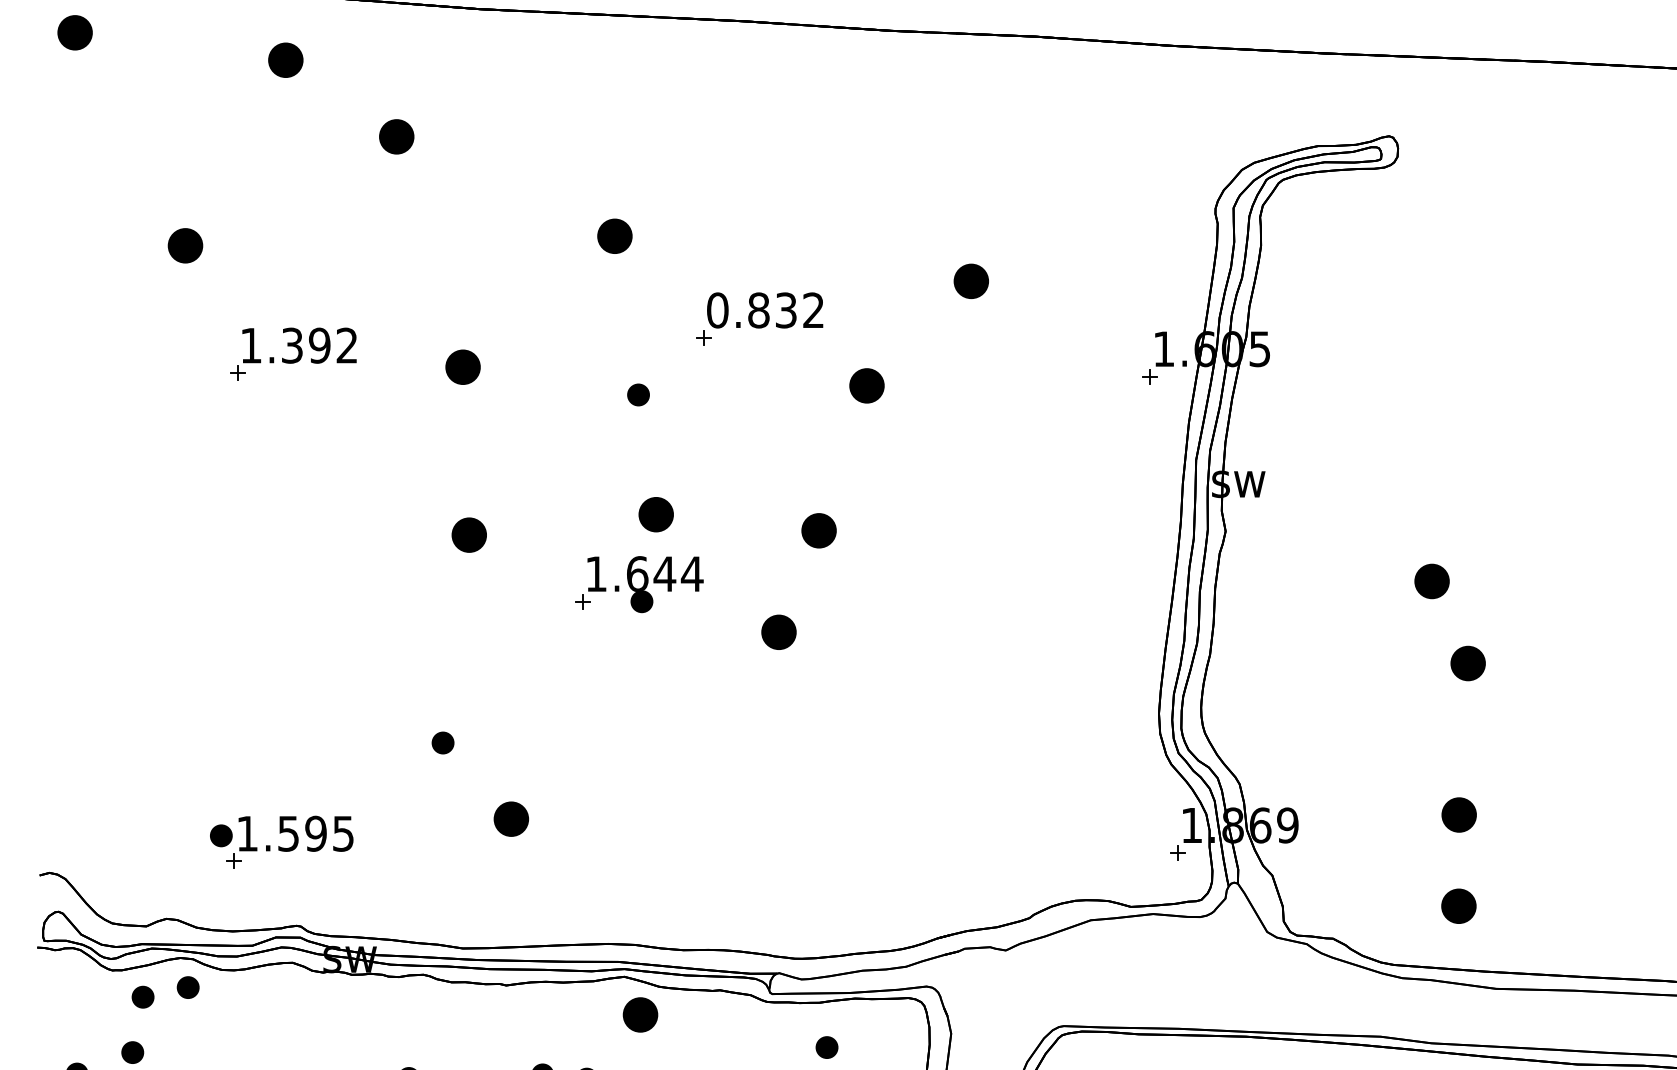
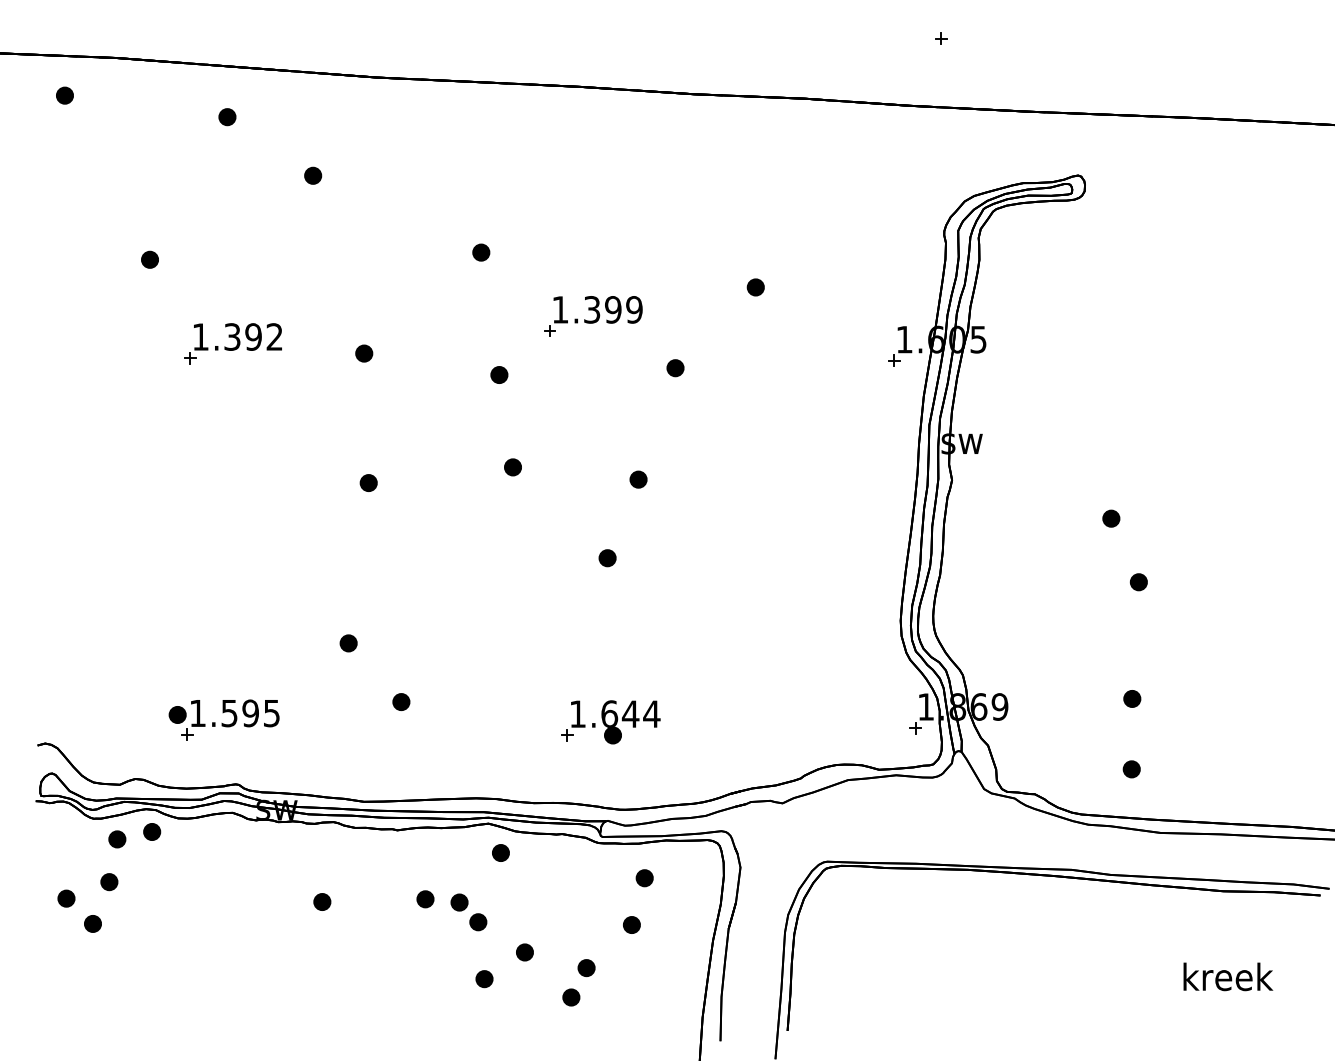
part: (74, 32) -> (64, 95), size x0.62
part: (285, 60) -> (227, 117), size x0.62
part: (397, 136) -> (313, 175), size x0.62
part: (615, 236) -> (481, 252), size x0.62
part: (184, 245) -> (149, 259), size x0.62
part: (970, 281) -> (755, 287), size x0.62
text: (765, 309) -> (597, 309), 0.832 -> 1.399
part: (463, 367) -> (364, 353), size x0.62
part: (866, 386) -> (675, 368), size x0.62
part: (655, 514) -> (512, 467), size x0.62
part: (818, 530) -> (638, 479), size x0.62
part: (468, 534) -> (368, 482), size x0.62
part: (1432, 581) -> (1111, 518), size x0.62
part: (638, 584) -> (610, 722), moved
part: (778, 632) -> (607, 558), size x0.62
part: (1467, 664) -> (1138, 582), size x0.62
part: (1459, 814) -> (1132, 698), size x0.62
part: (511, 818) -> (401, 701), size x0.62
part: (1458, 906) -> (1131, 769), size x0.62
part: (639, 1014) -> (500, 852), size x0.62

